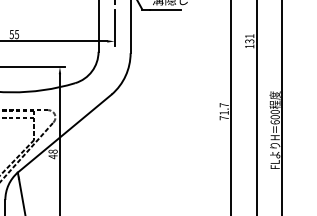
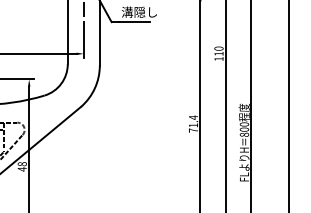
text: (249, 38) -> (218, 50), 131 -> 110
text: (223, 105) -> (192, 117), 71.7 -> 71.4
text: (274, 122) -> (243, 134), 600 -> 800

